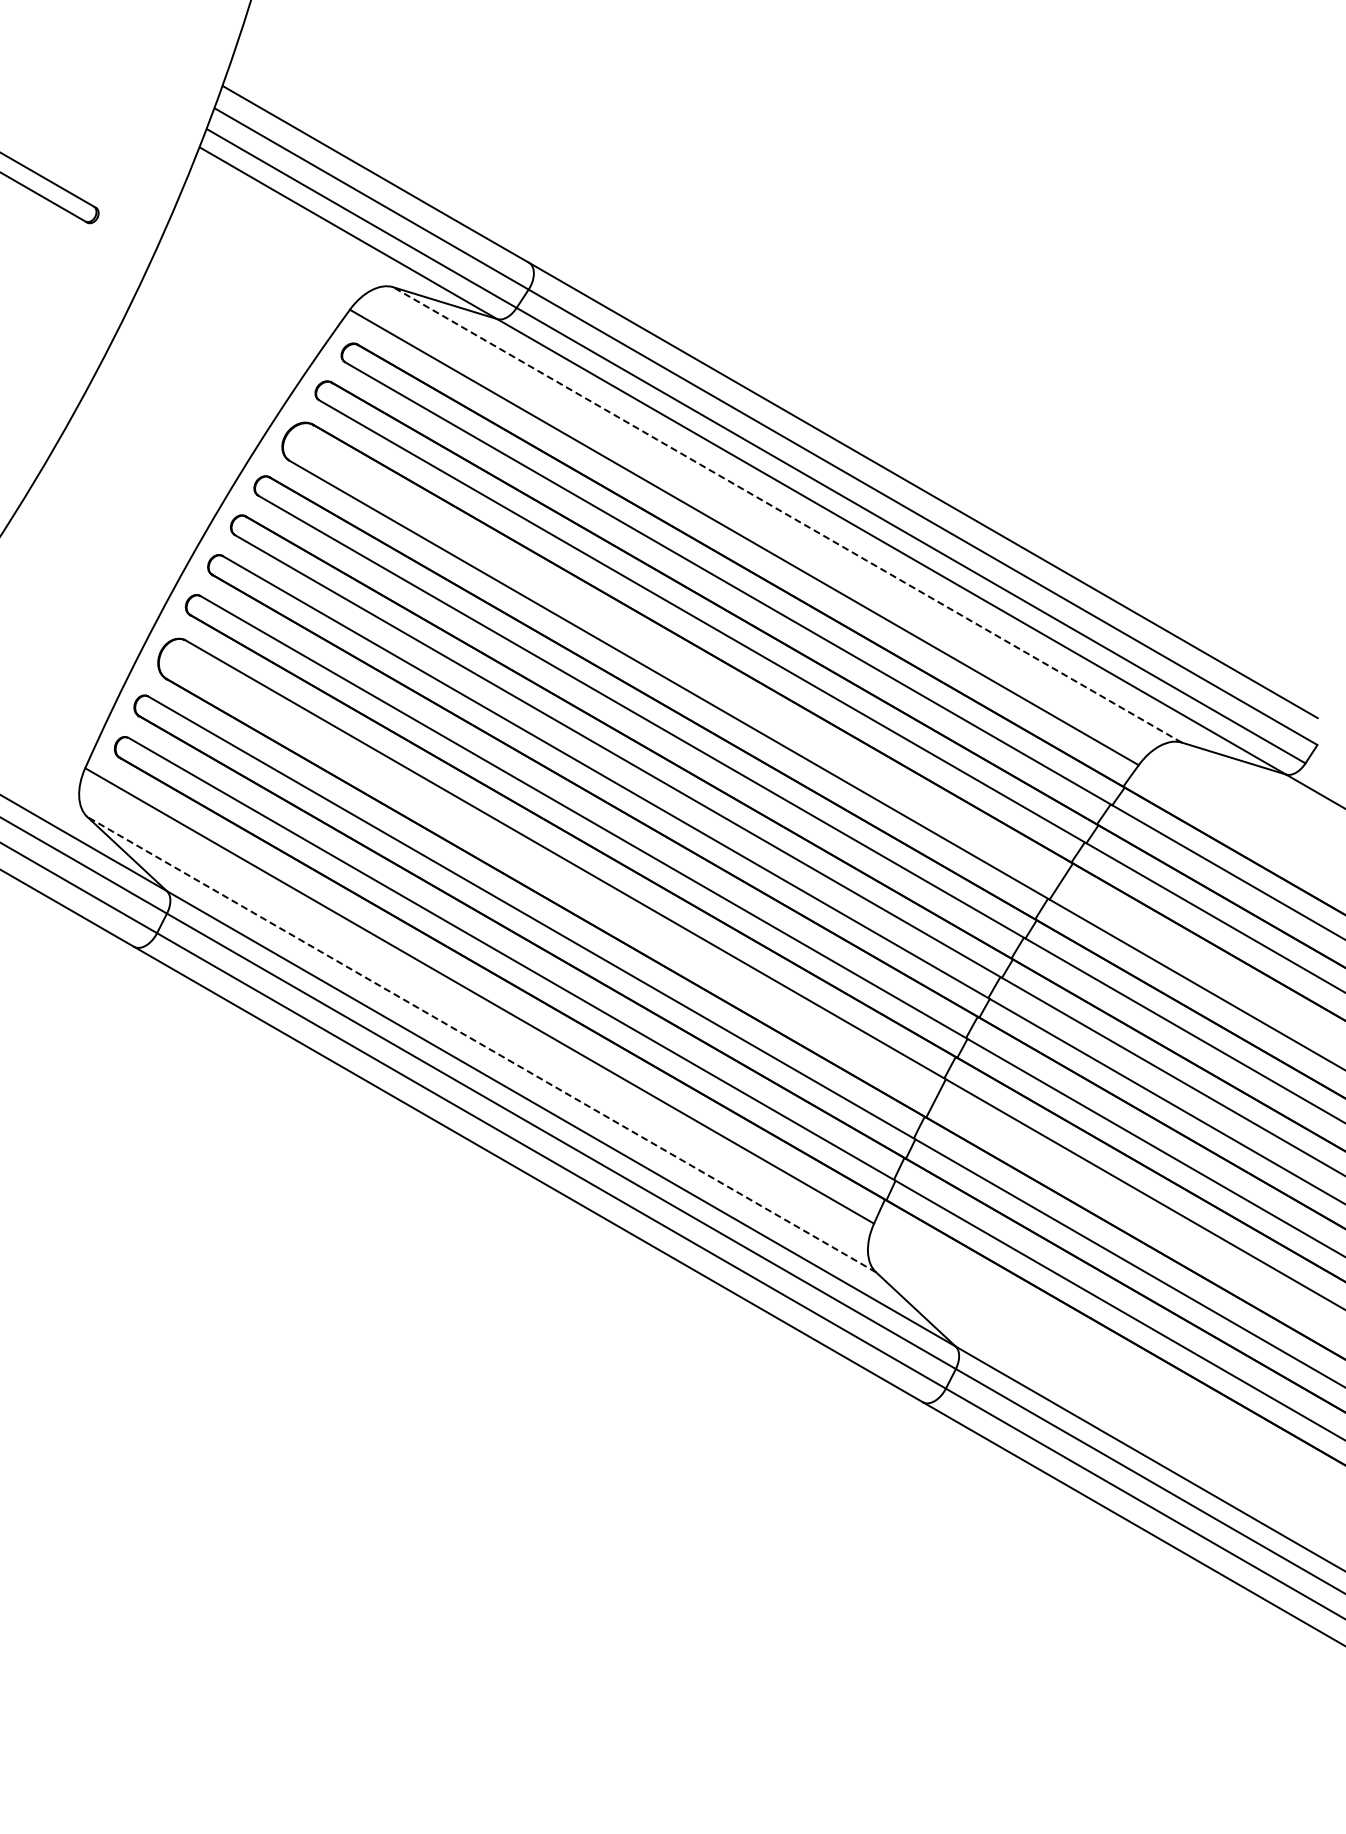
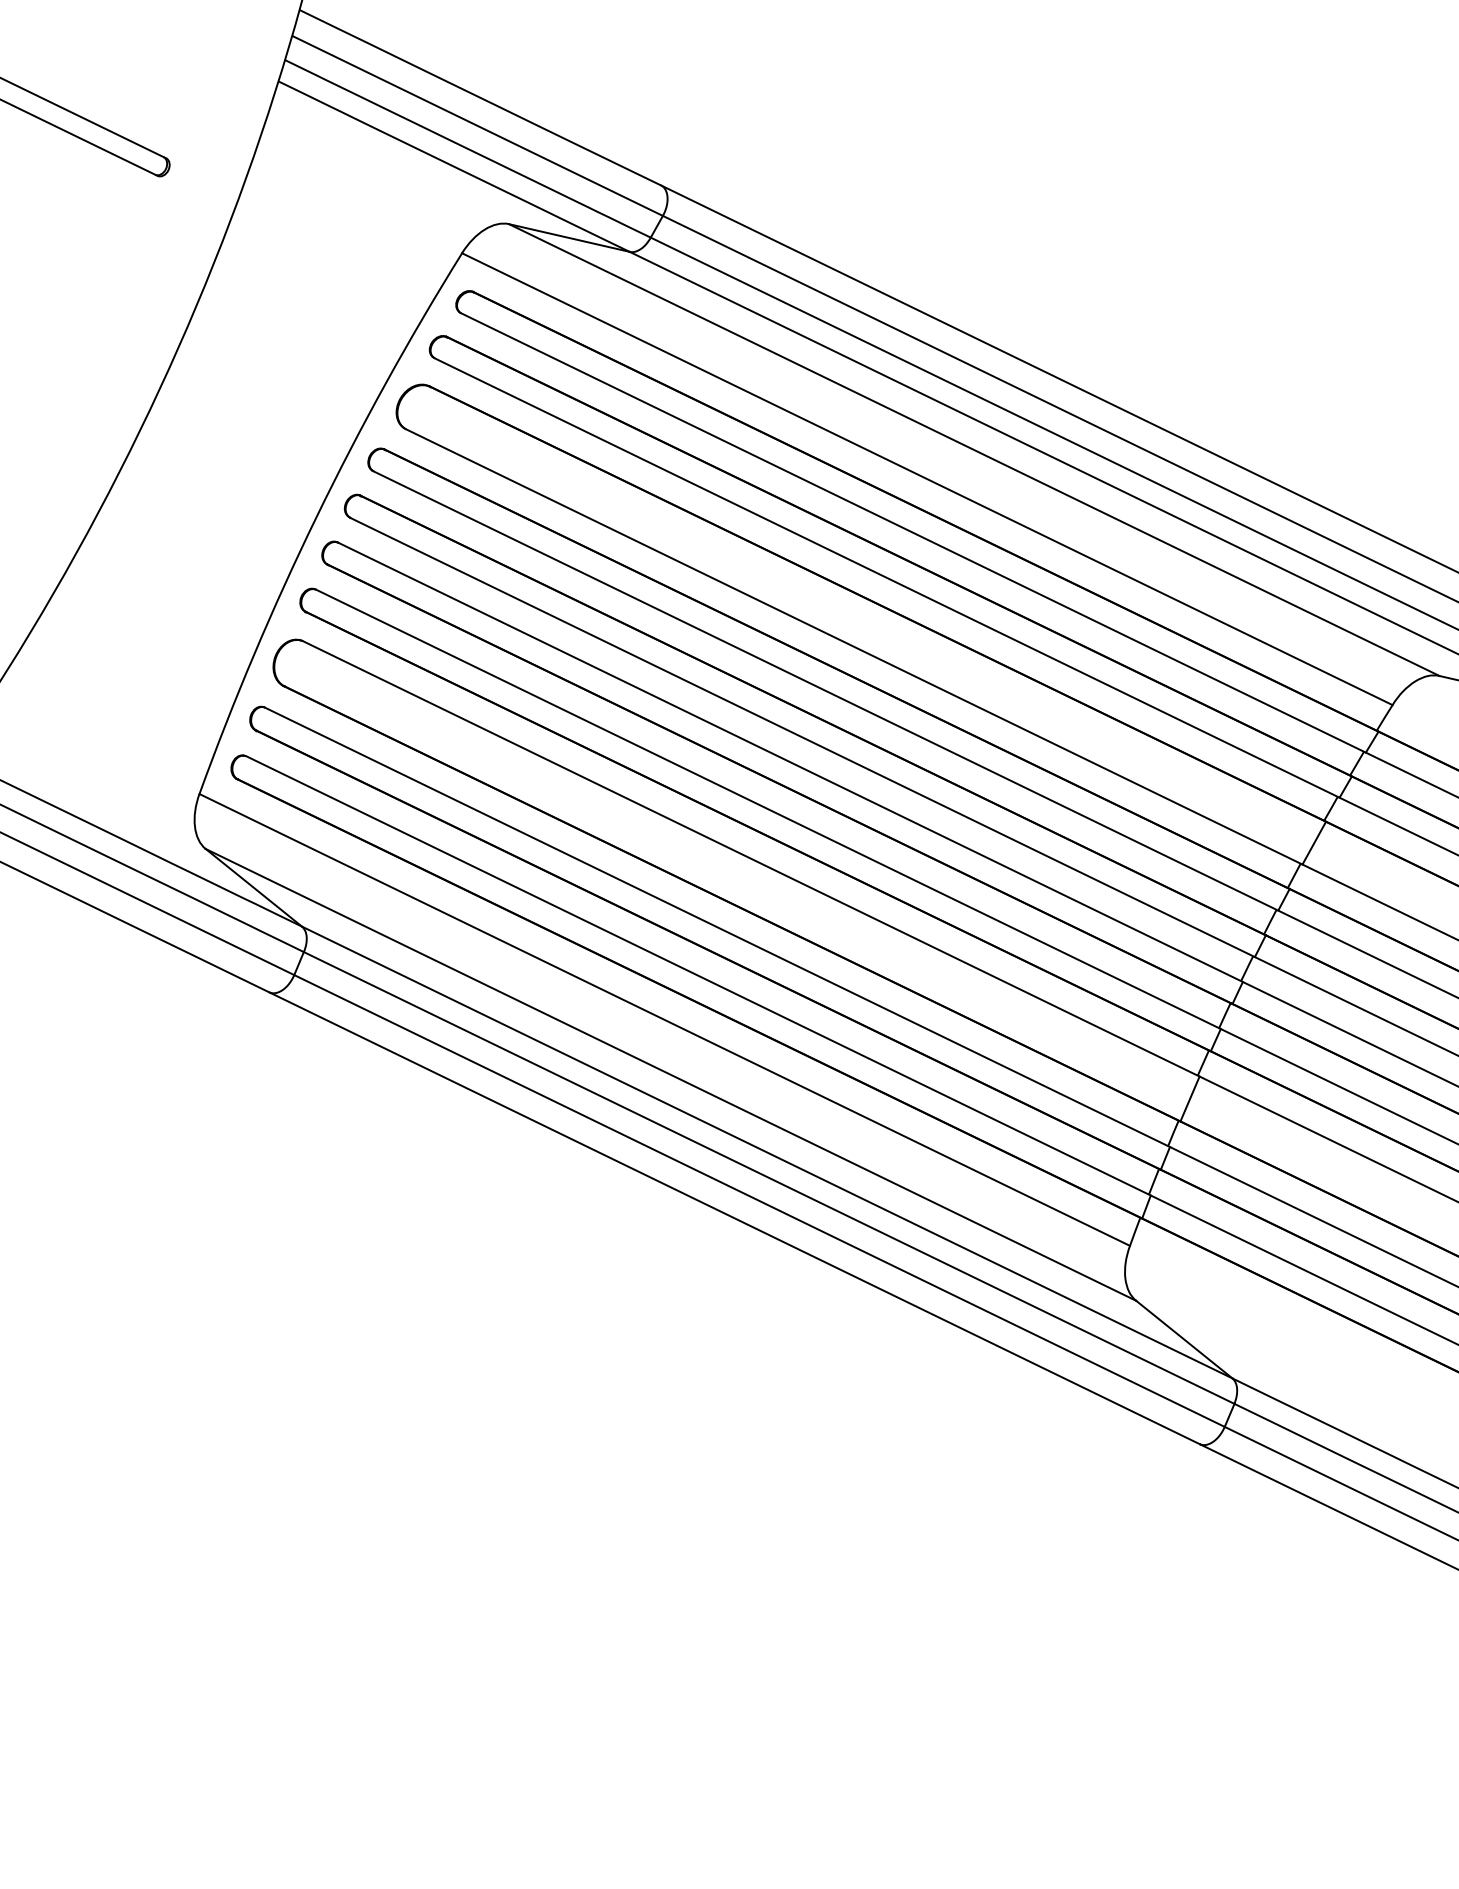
line: (787, 514) -> (974, 449), dashed -> solid
line: (481, 1044) -> (670, 1074), dashed -> solid

